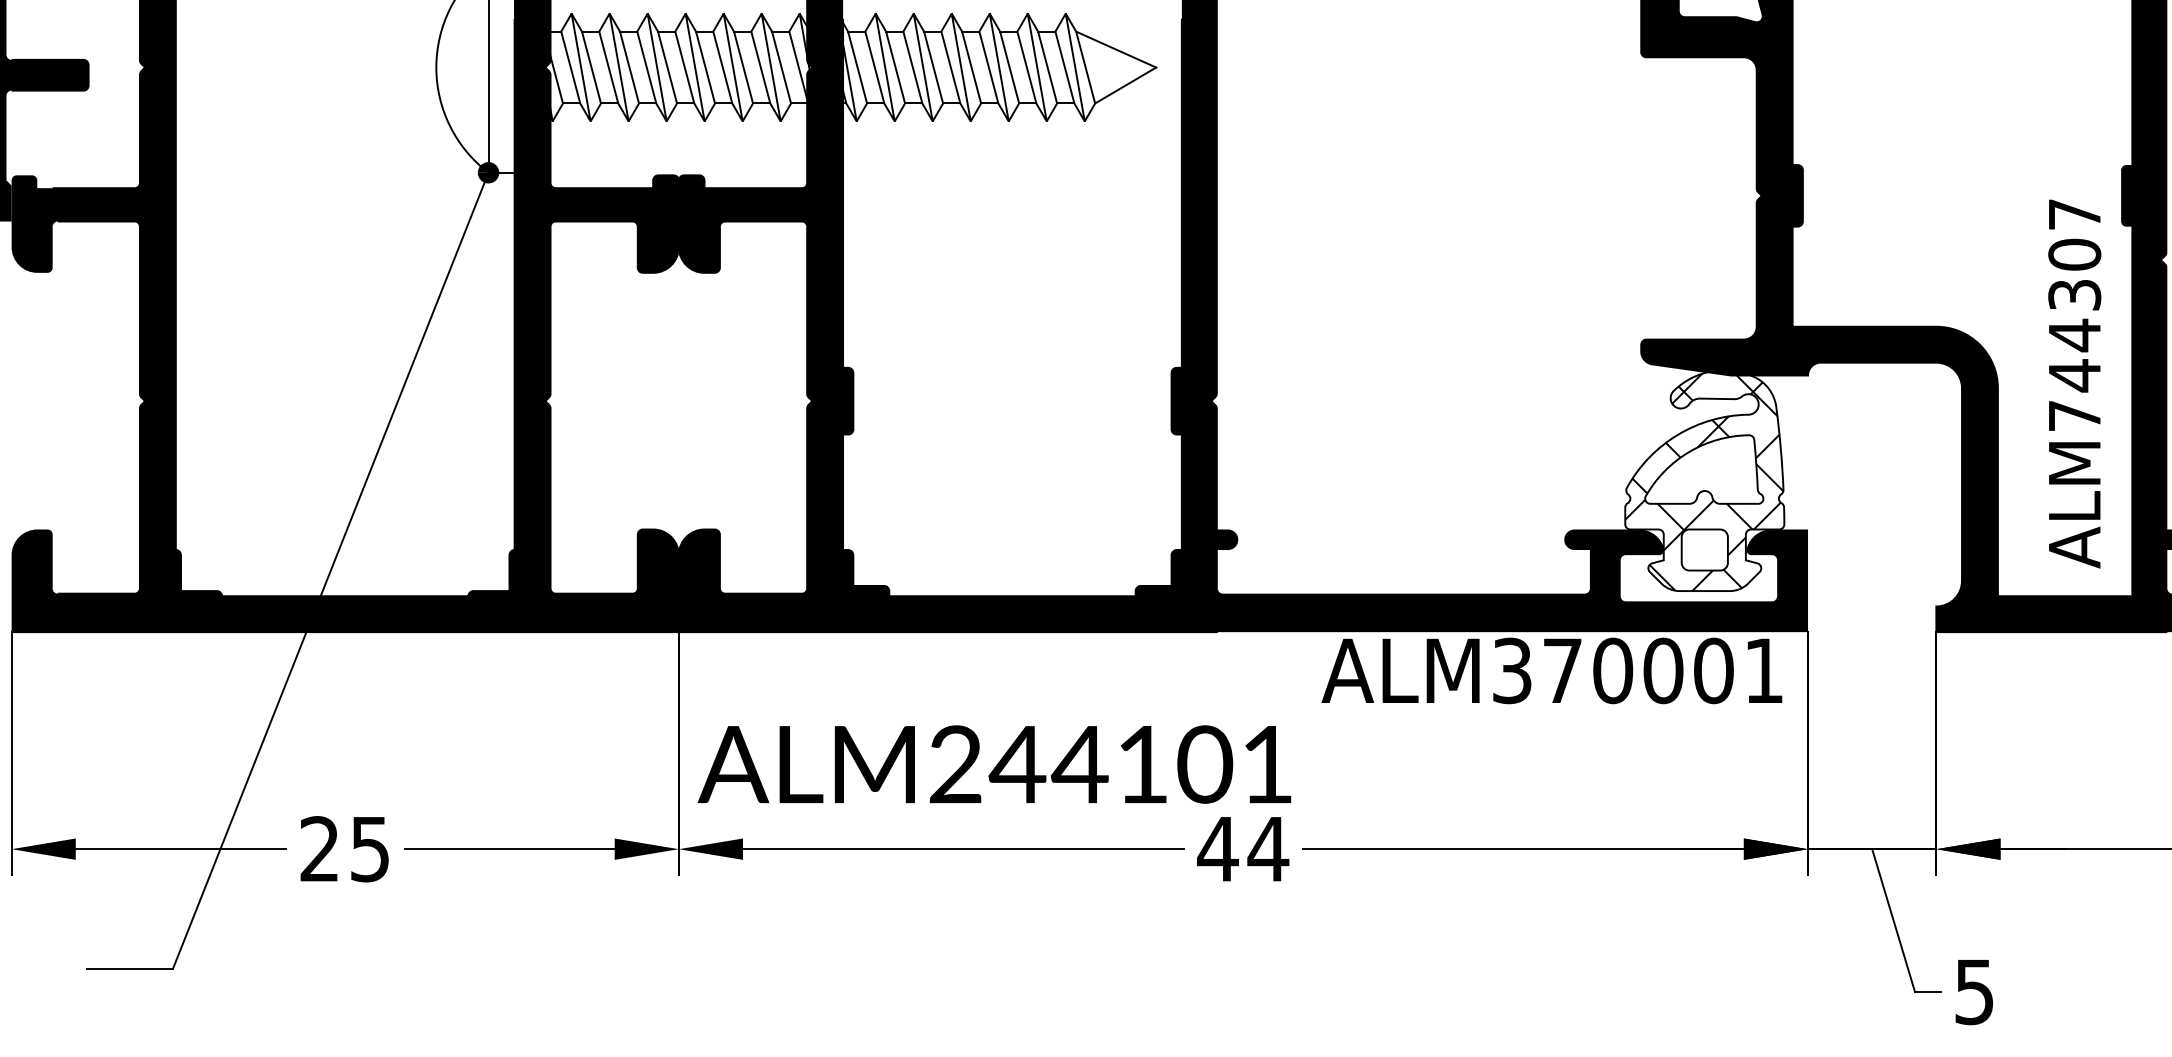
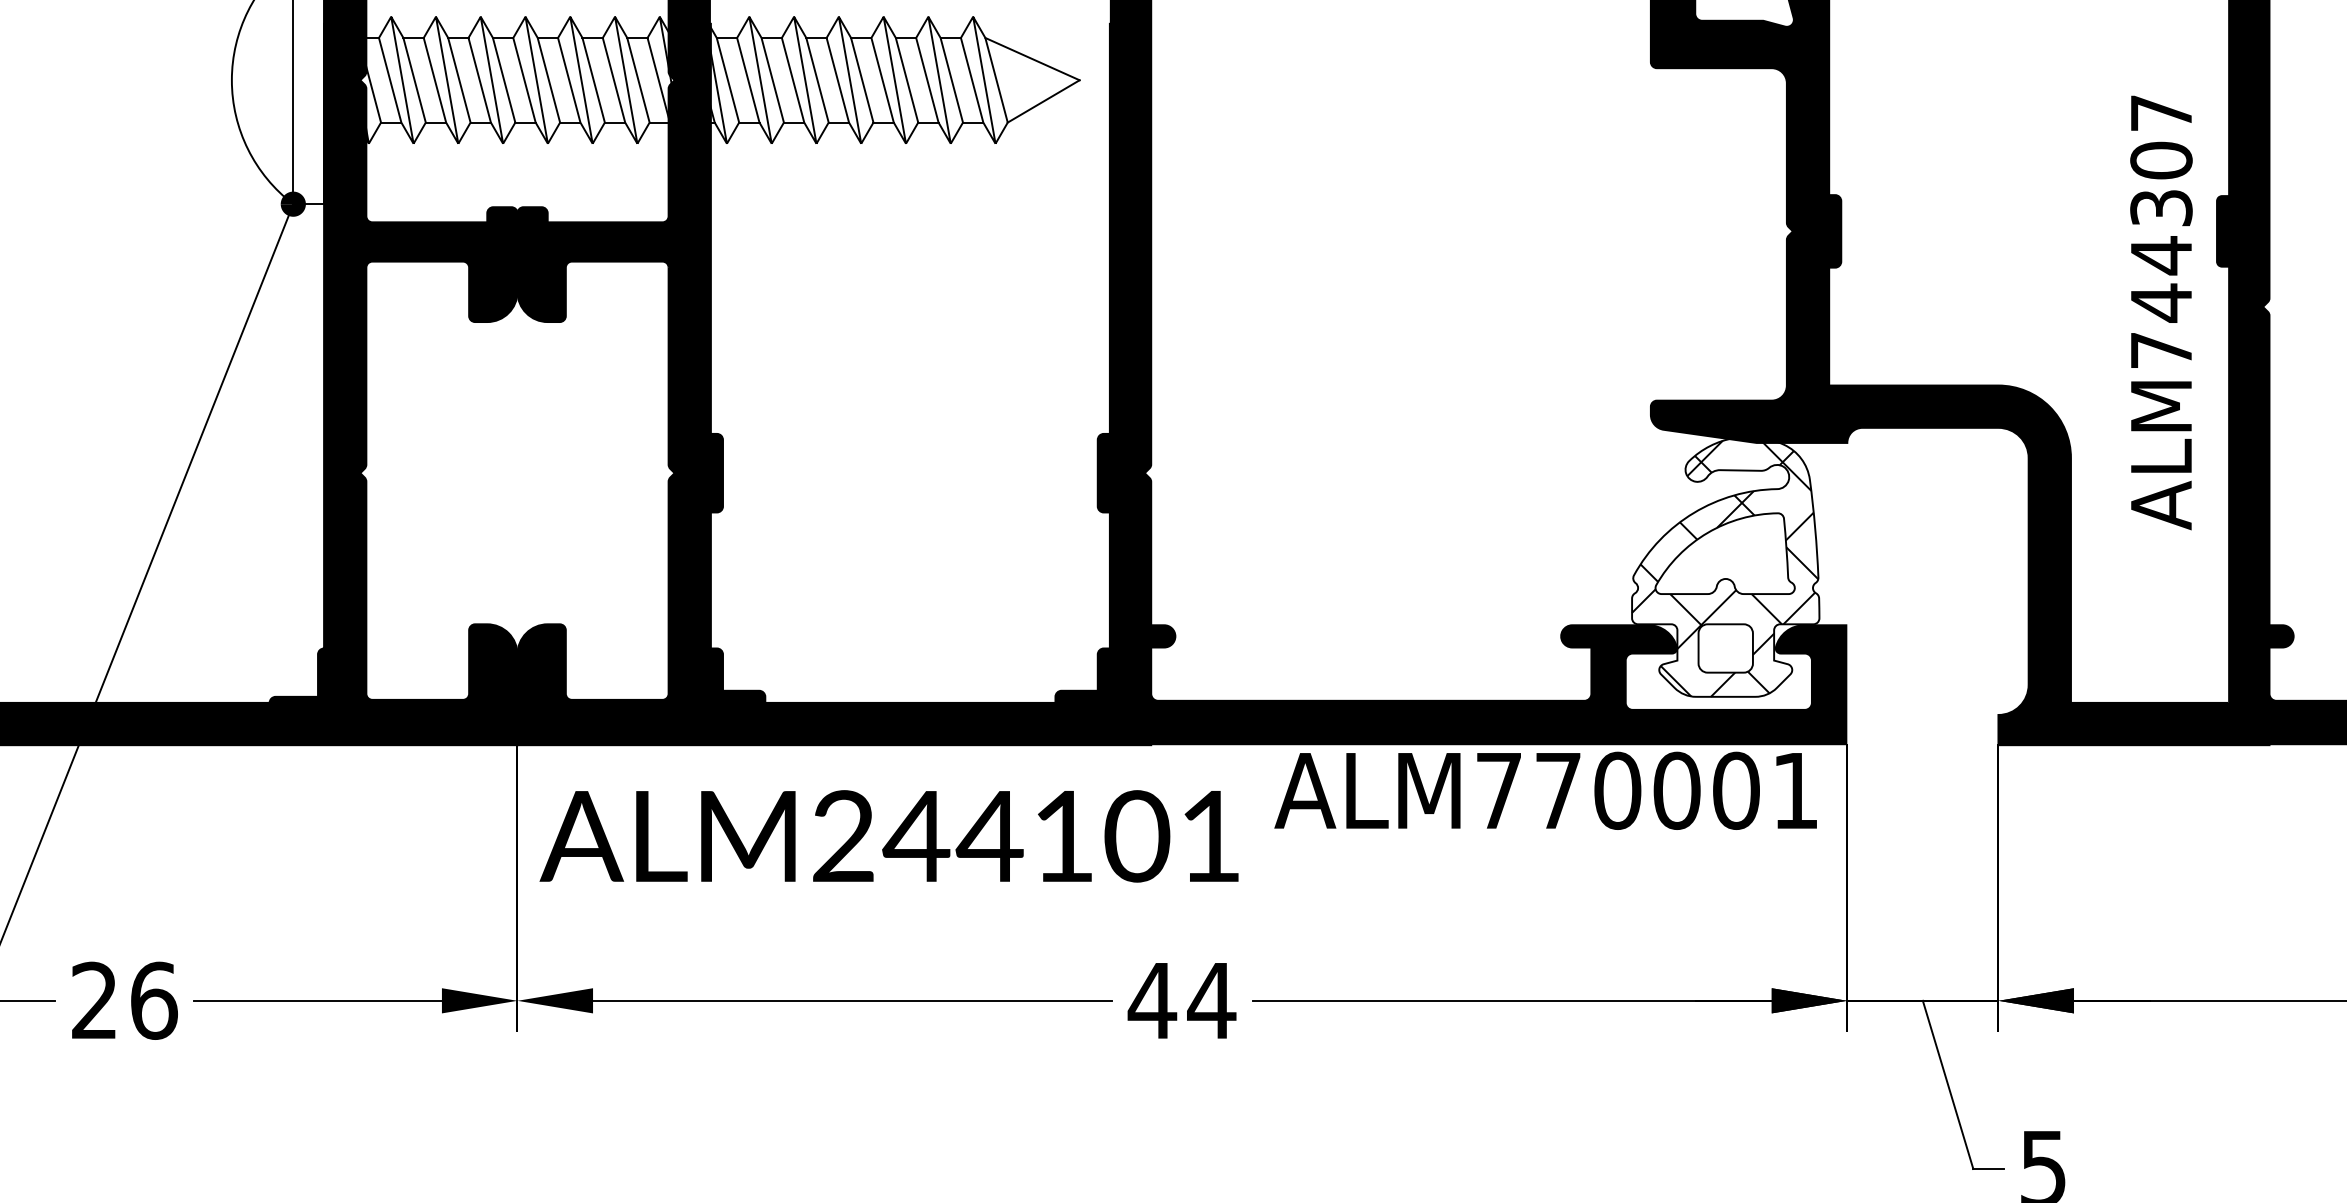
text: (2074, 383) -> (2161, 312), moved
text: (1512, 670) -> (1499, 790), ALM370001 -> ALM770001
text: (994, 764) -> (889, 836), moved
text: (370, 849) -> (154, 1001), 25 -> 26

